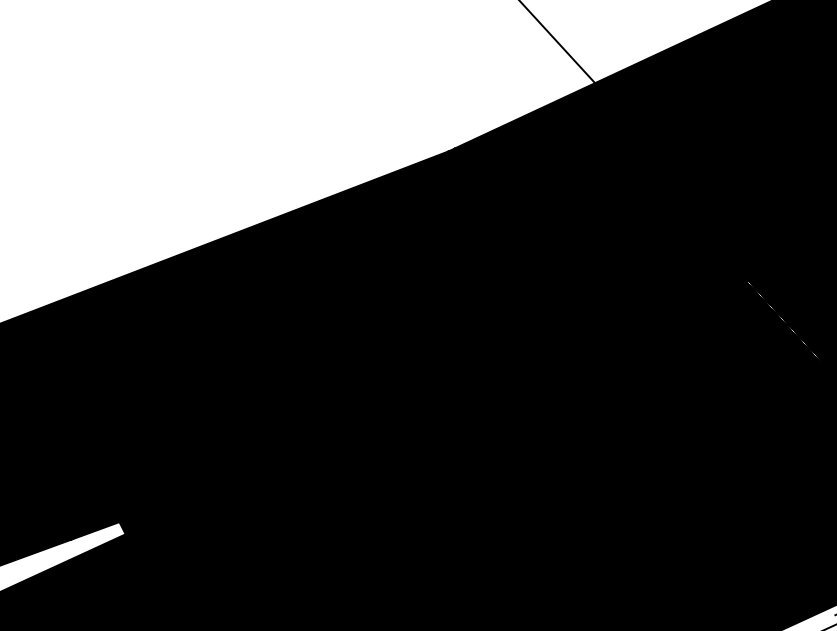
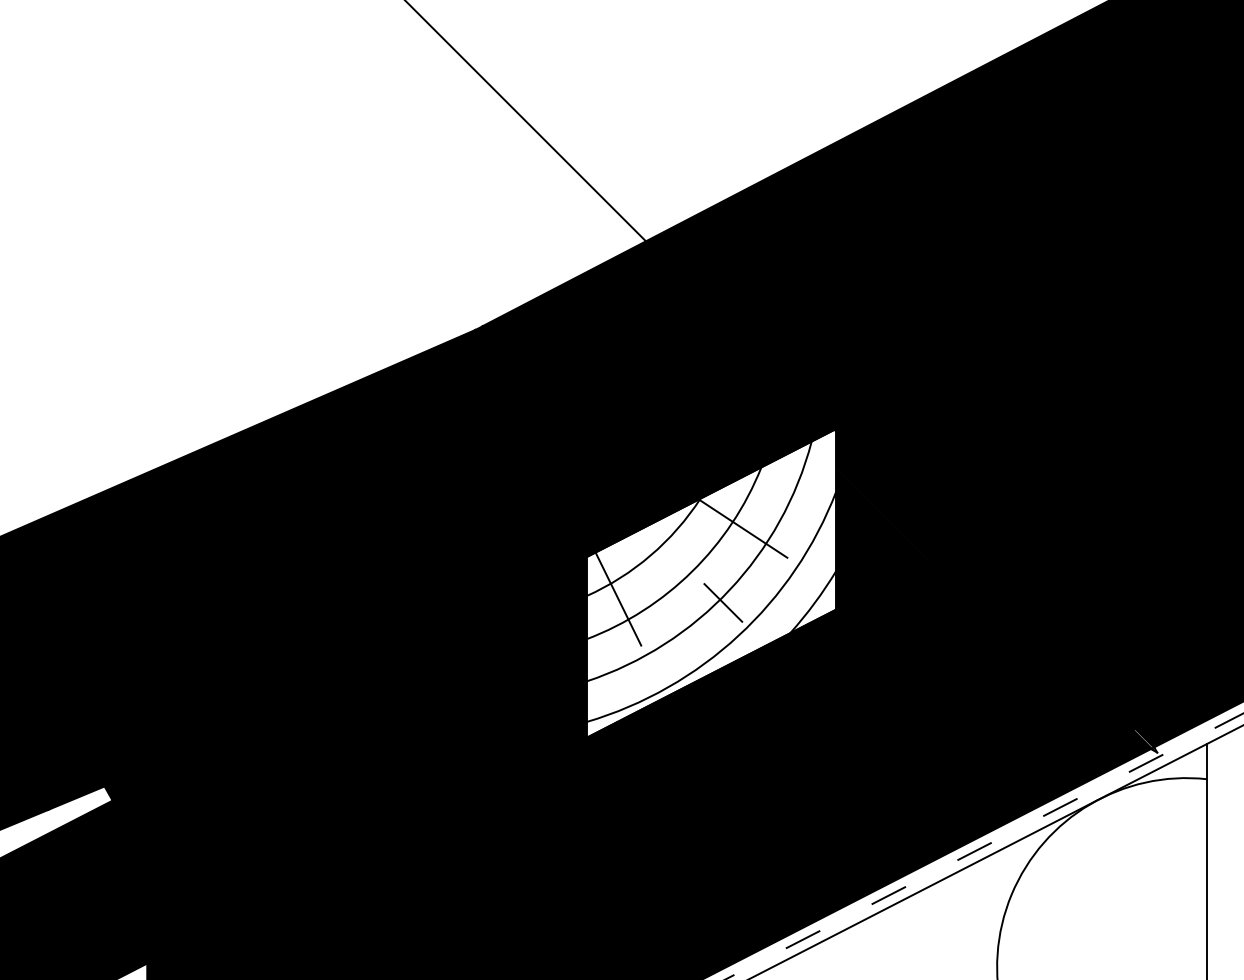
fill: (637, 372) -> (711, 582), removed

